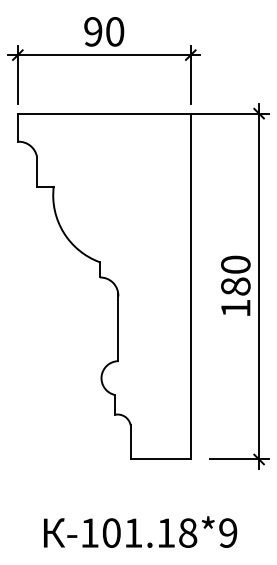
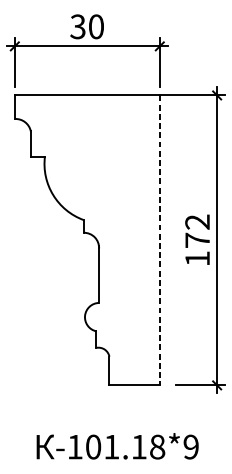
text: (92, 31) -> (77, 26), 90 -> 30
text: (235, 275) -> (197, 231), 180 -> 172
line: (190, 286) -> (159, 240), solid -> dashed

